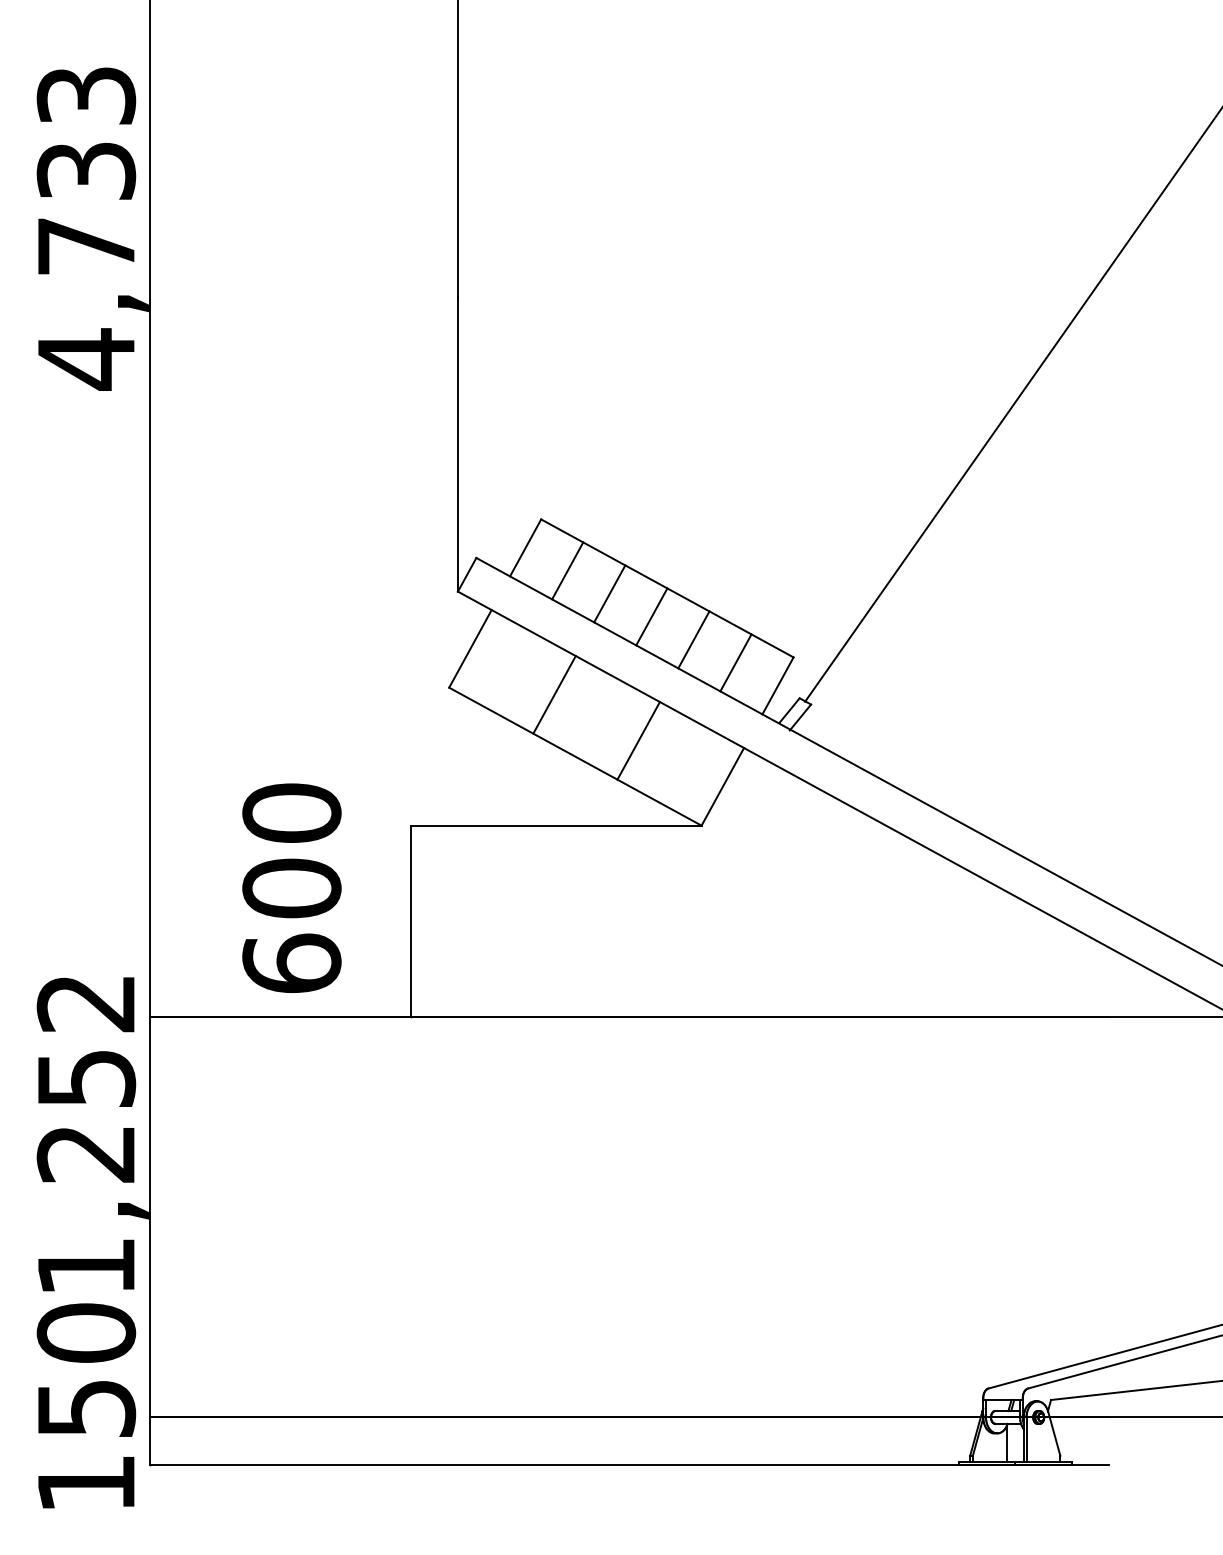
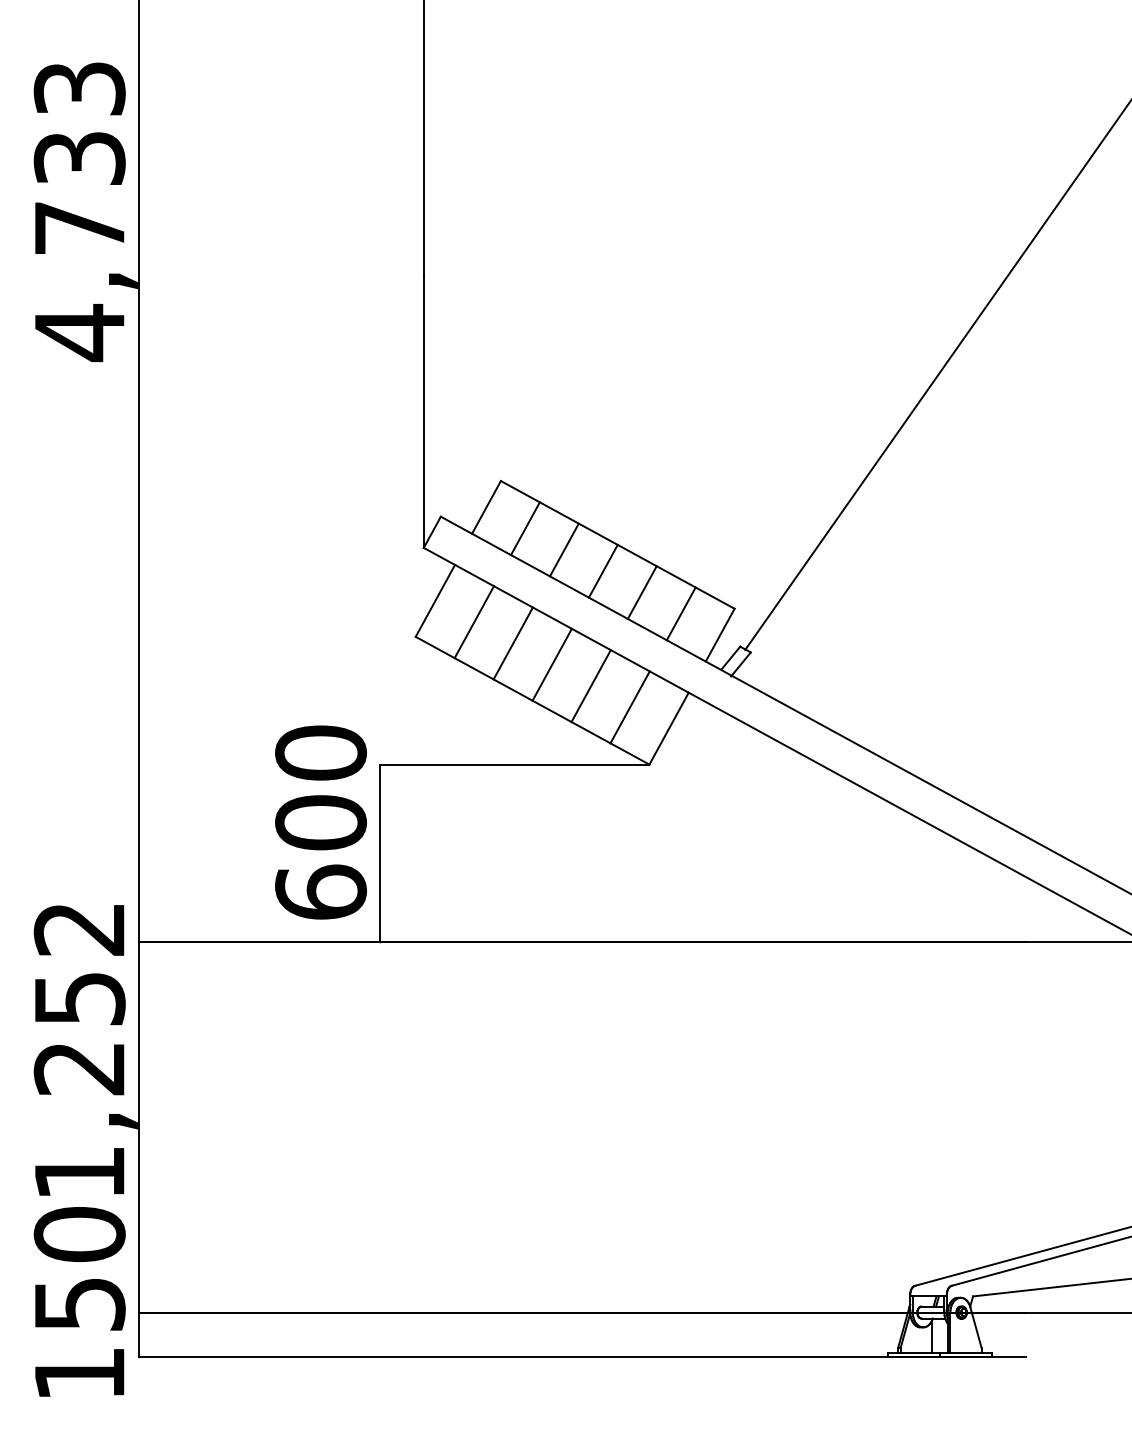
line: (512, 671) -> (474, 621), added
line: (596, 717) -> (552, 664), added
line: (680, 763) -> (629, 707), added
text: (291, 887) -> (320, 821), moved

